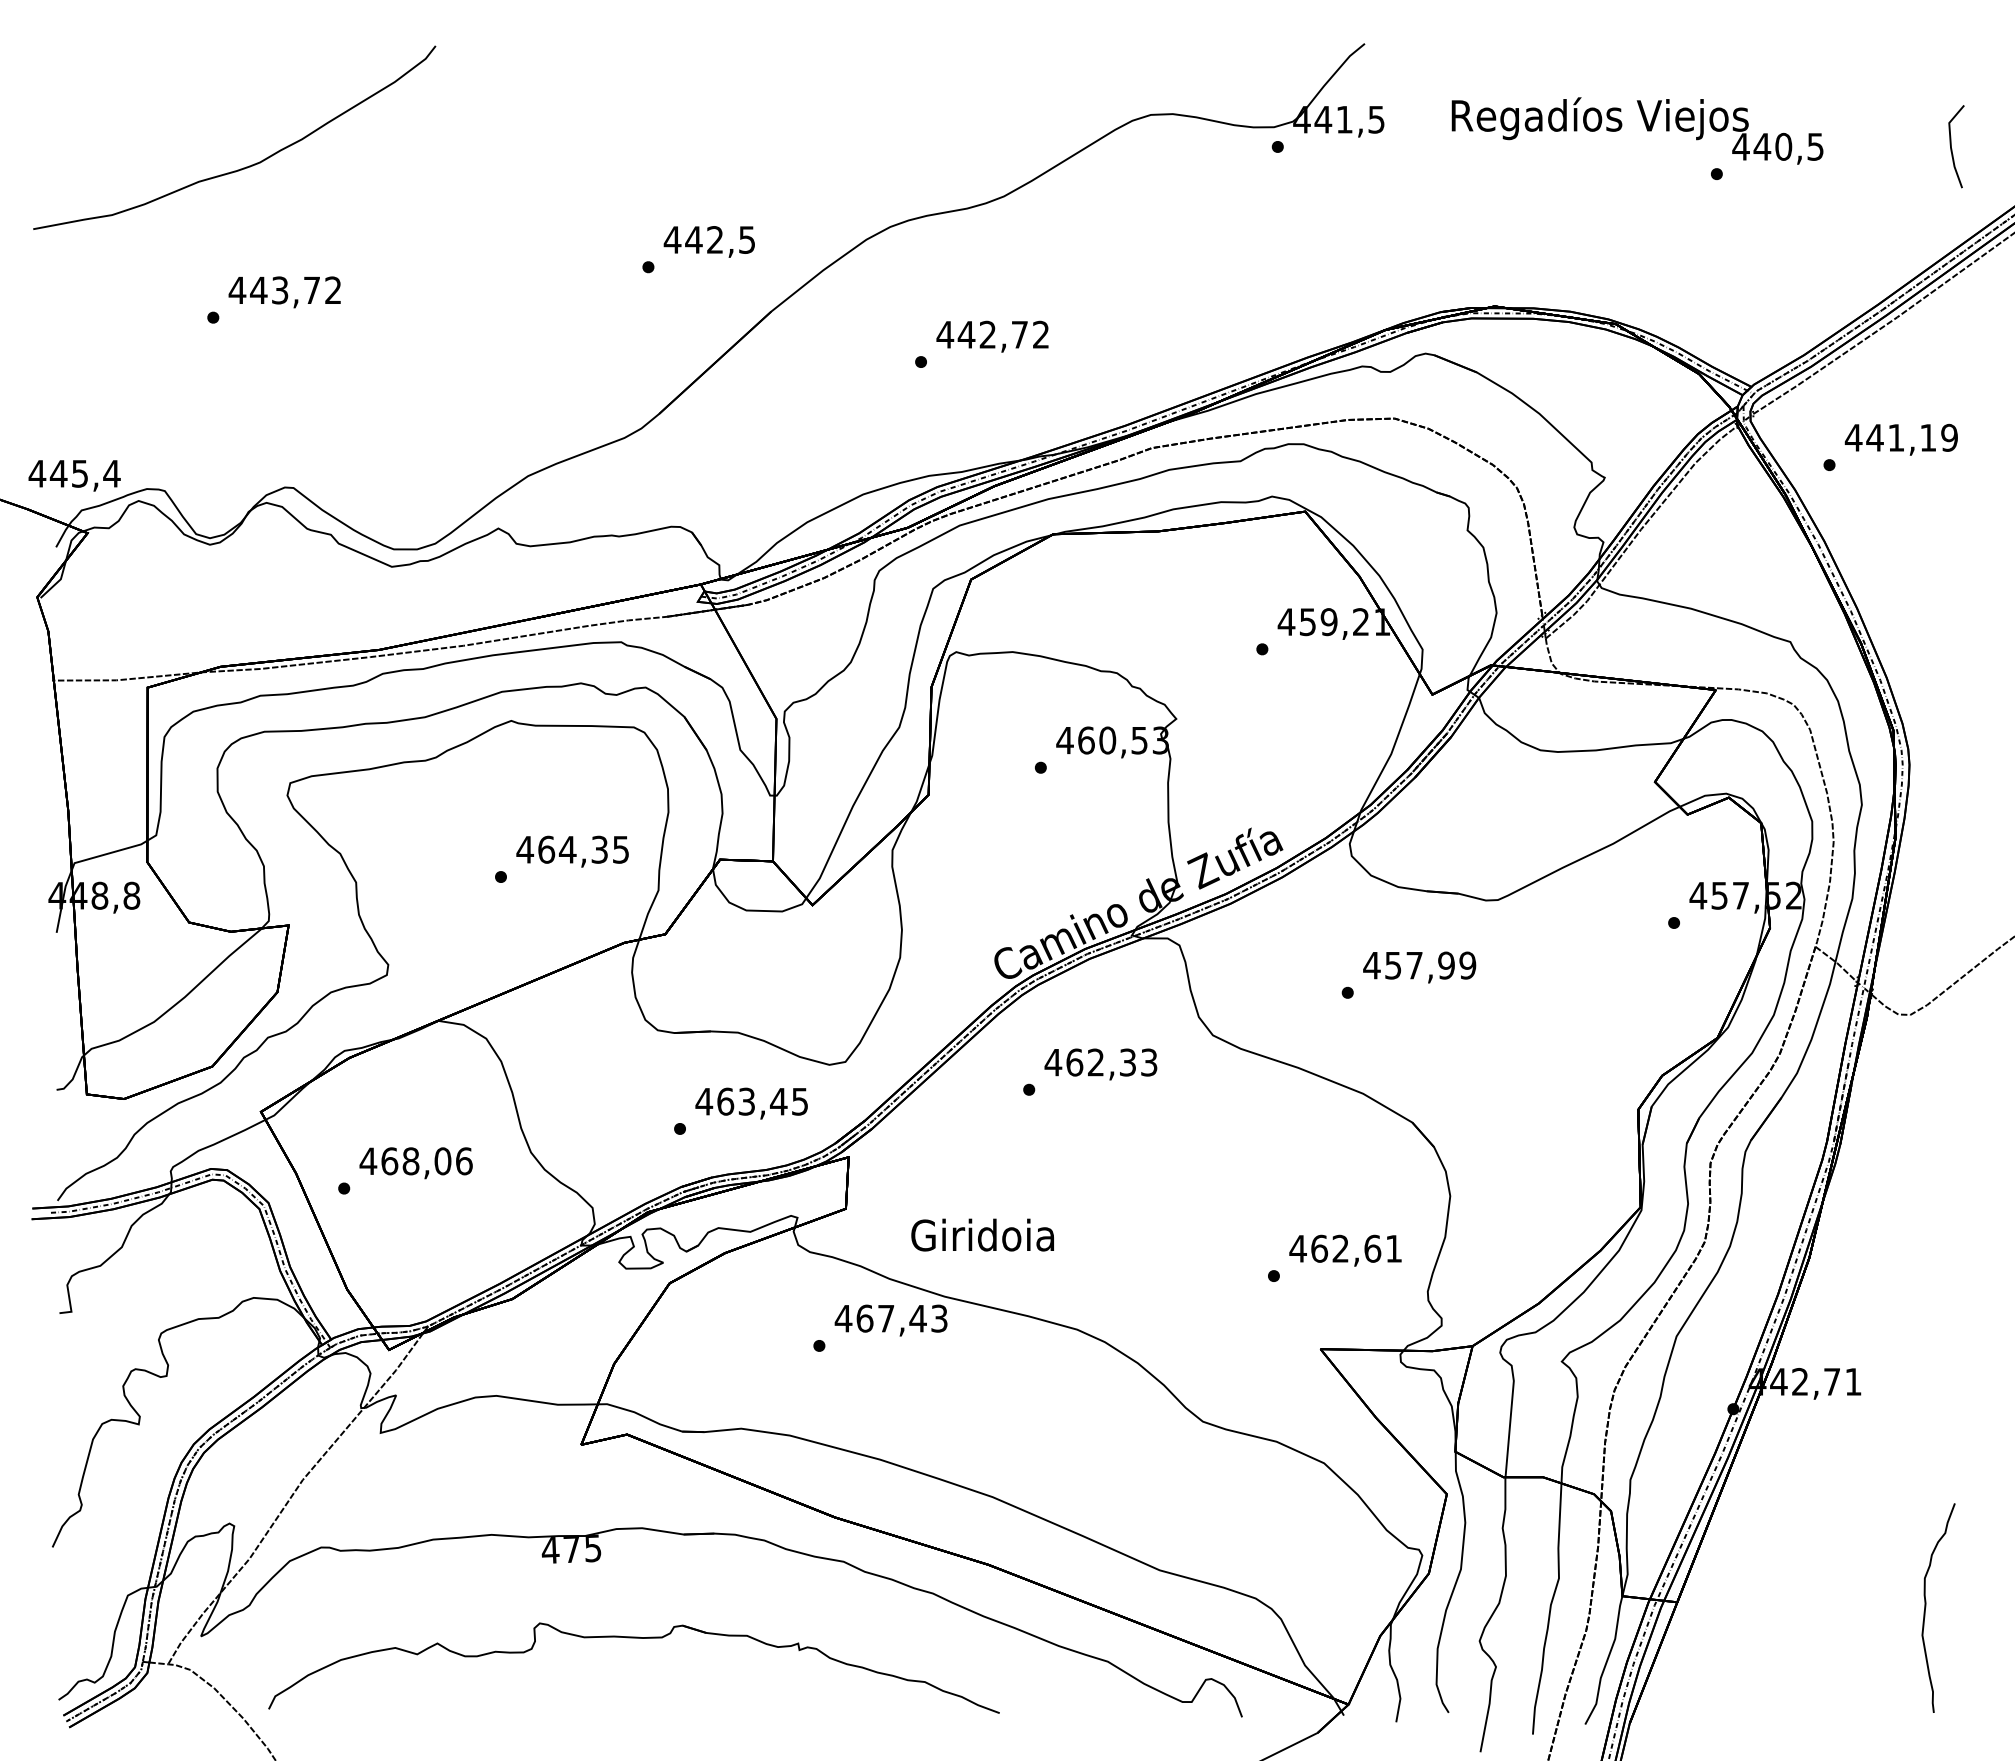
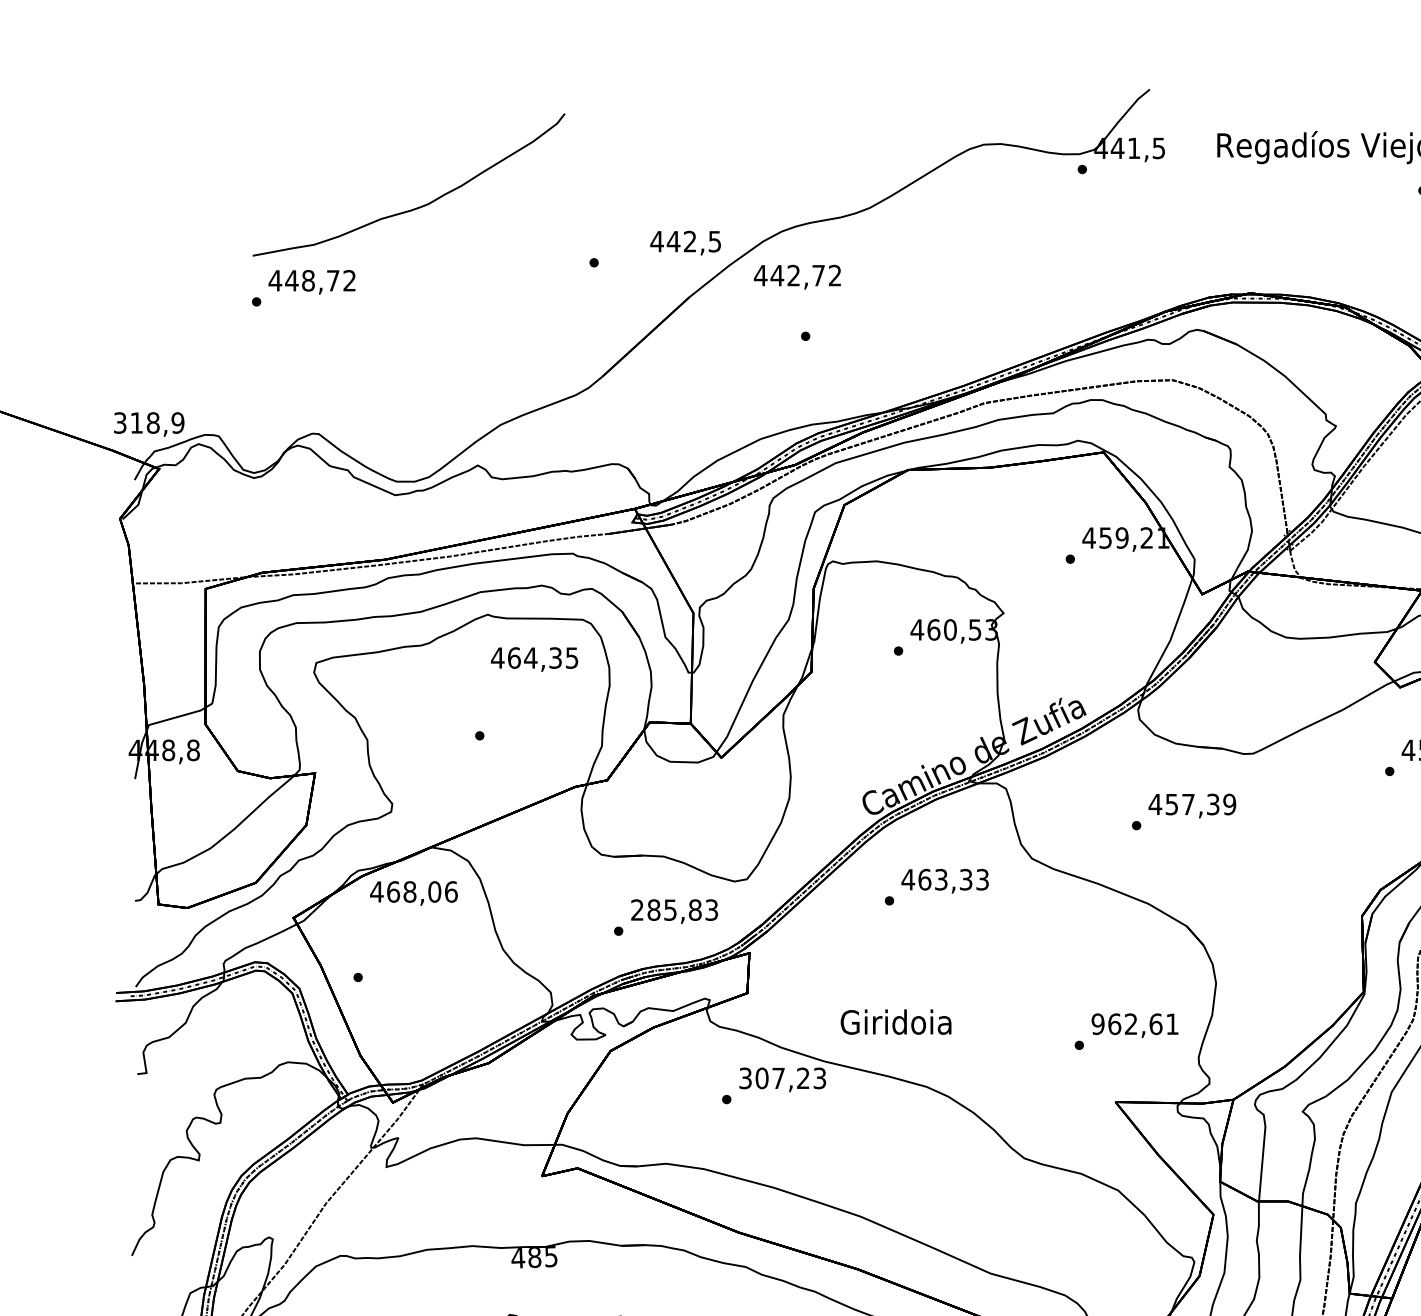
curve: (243, 167) -> (415, 207), moved
text: (708, 241) -> (684, 242), moved
text: (279, 290) -> (307, 280), 443,72 -> 448,72
text: (992, 336) -> (797, 276), moved
text: (74, 473) -> (148, 422), 445,4 -> 318,9
text: (572, 851) -> (534, 659), moved
text: (1446, 965) -> (1213, 804), 457,99 -> 457,39
text: (1095, 1062) -> (940, 879), 462,33 -> 463,33
text: (751, 1101) -> (674, 909), 463,45 -> 285,83
text: (415, 1163) -> (413, 893), moved
text: (982, 1234) -> (895, 1021), moved
text: (1297, 1248) -> (1097, 1023), 462,61 -> 962,61
text: (880, 1318) -> (774, 1078), 467,43 -> 307,23
text: (571, 1550) -> (534, 1258), 475 -> 485

